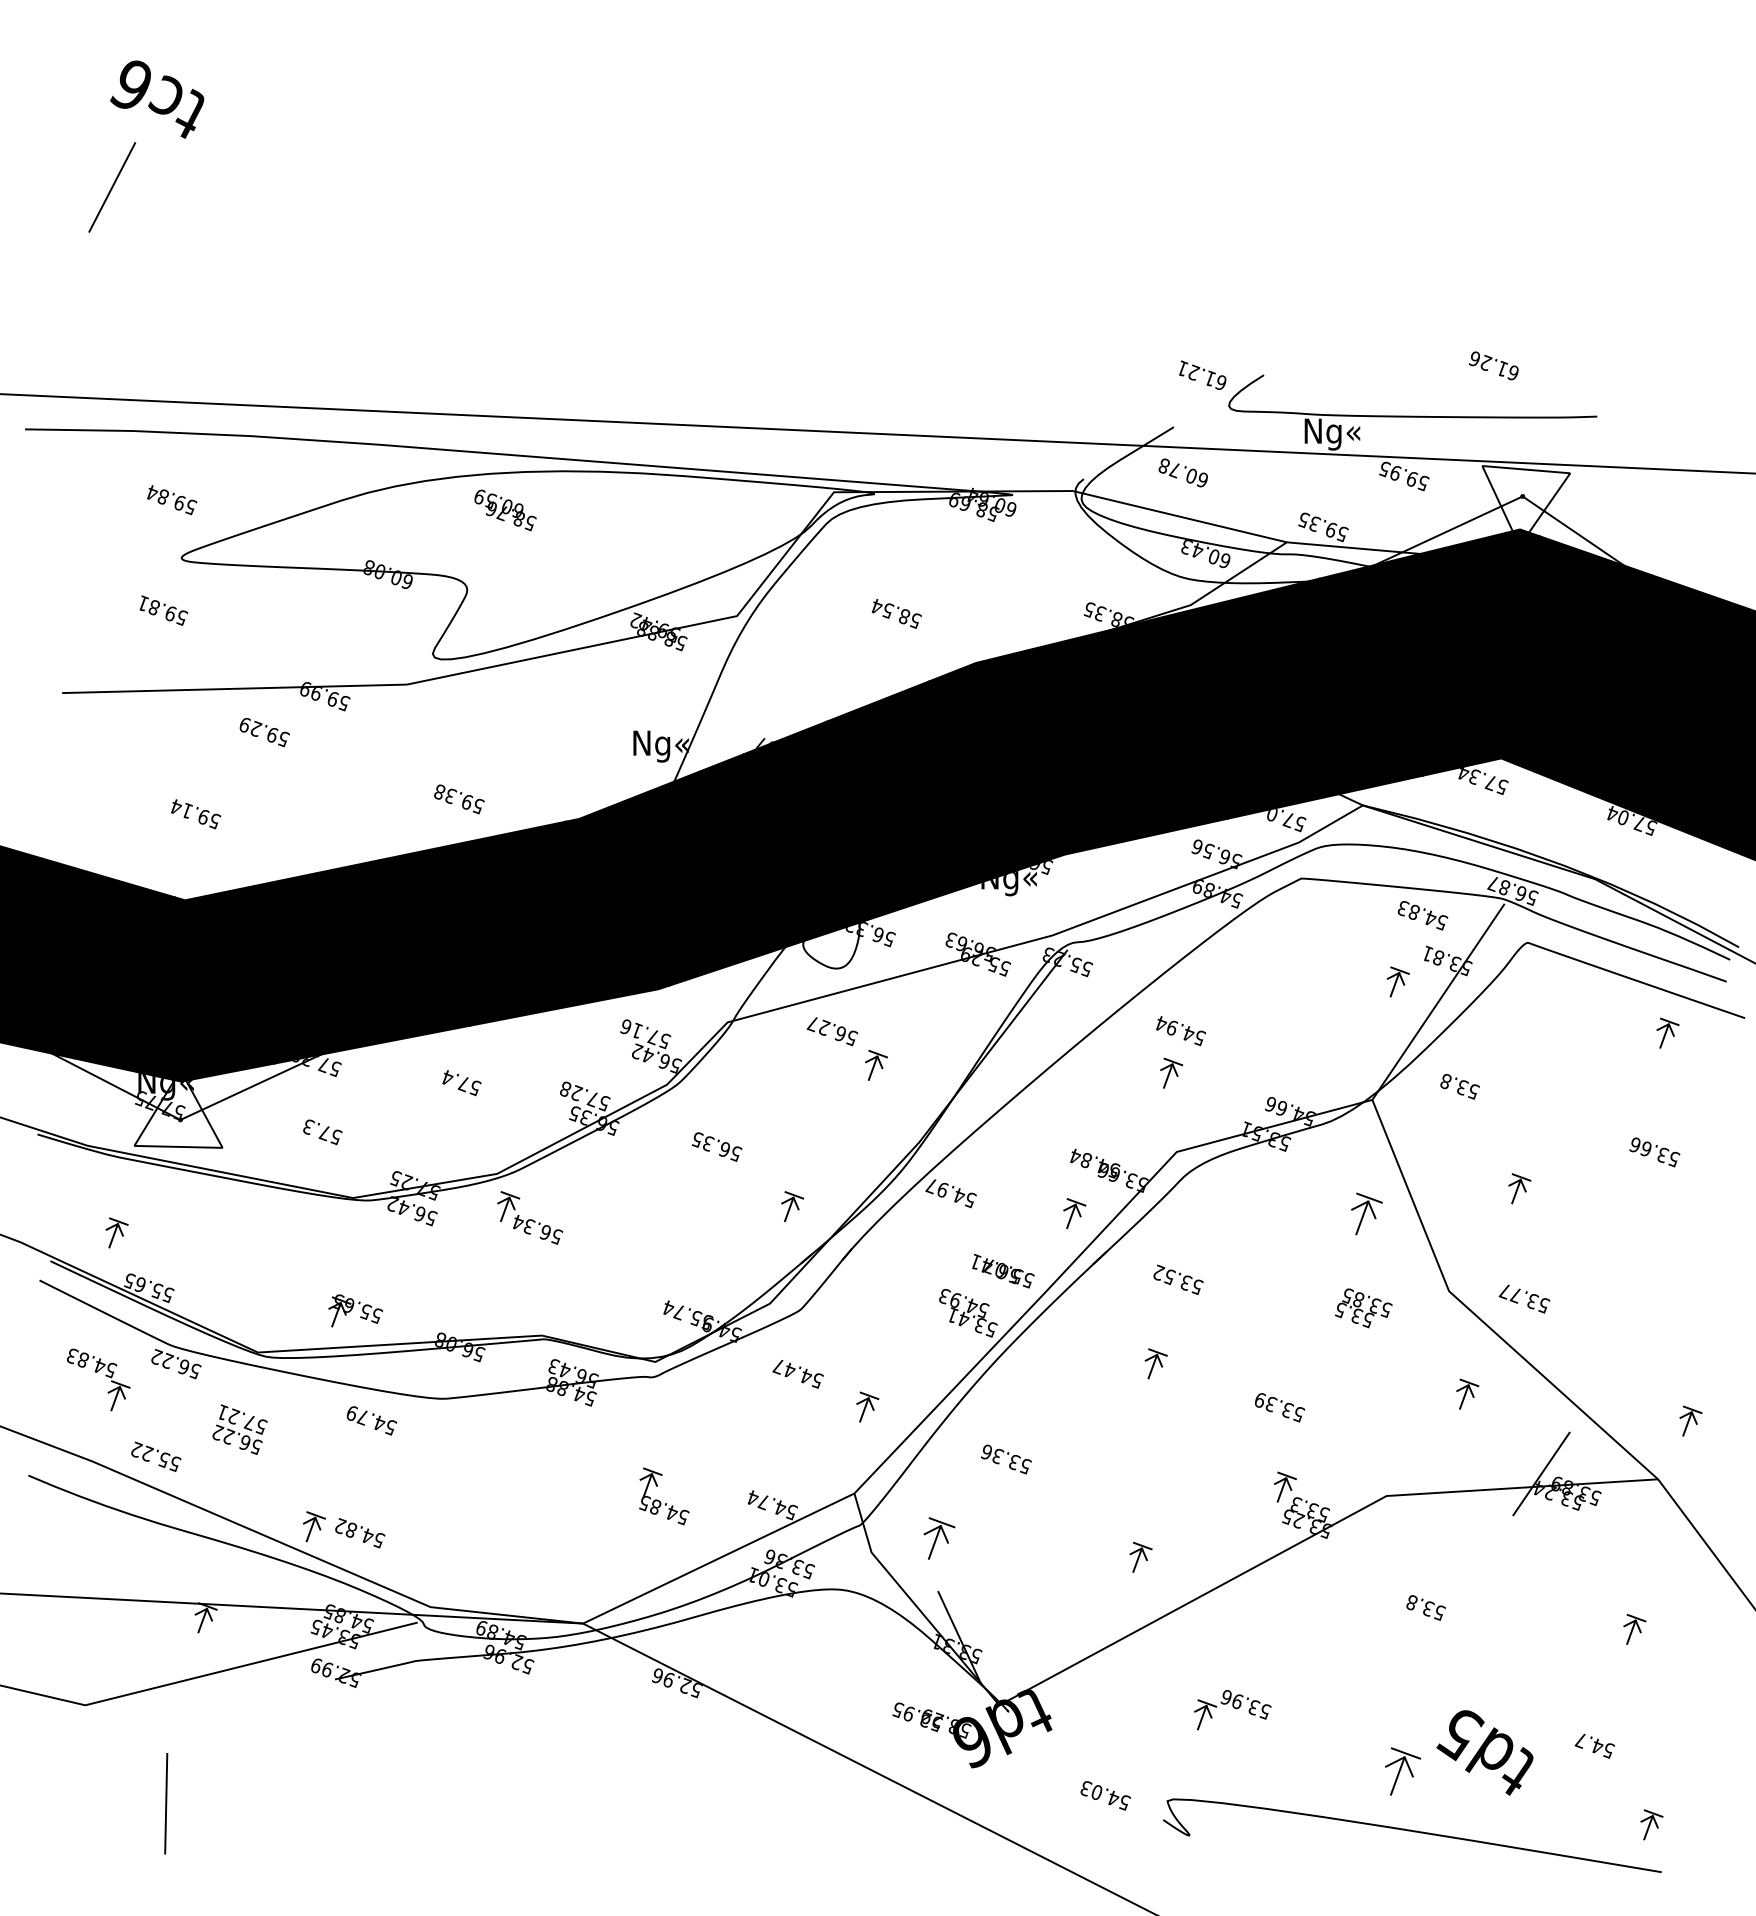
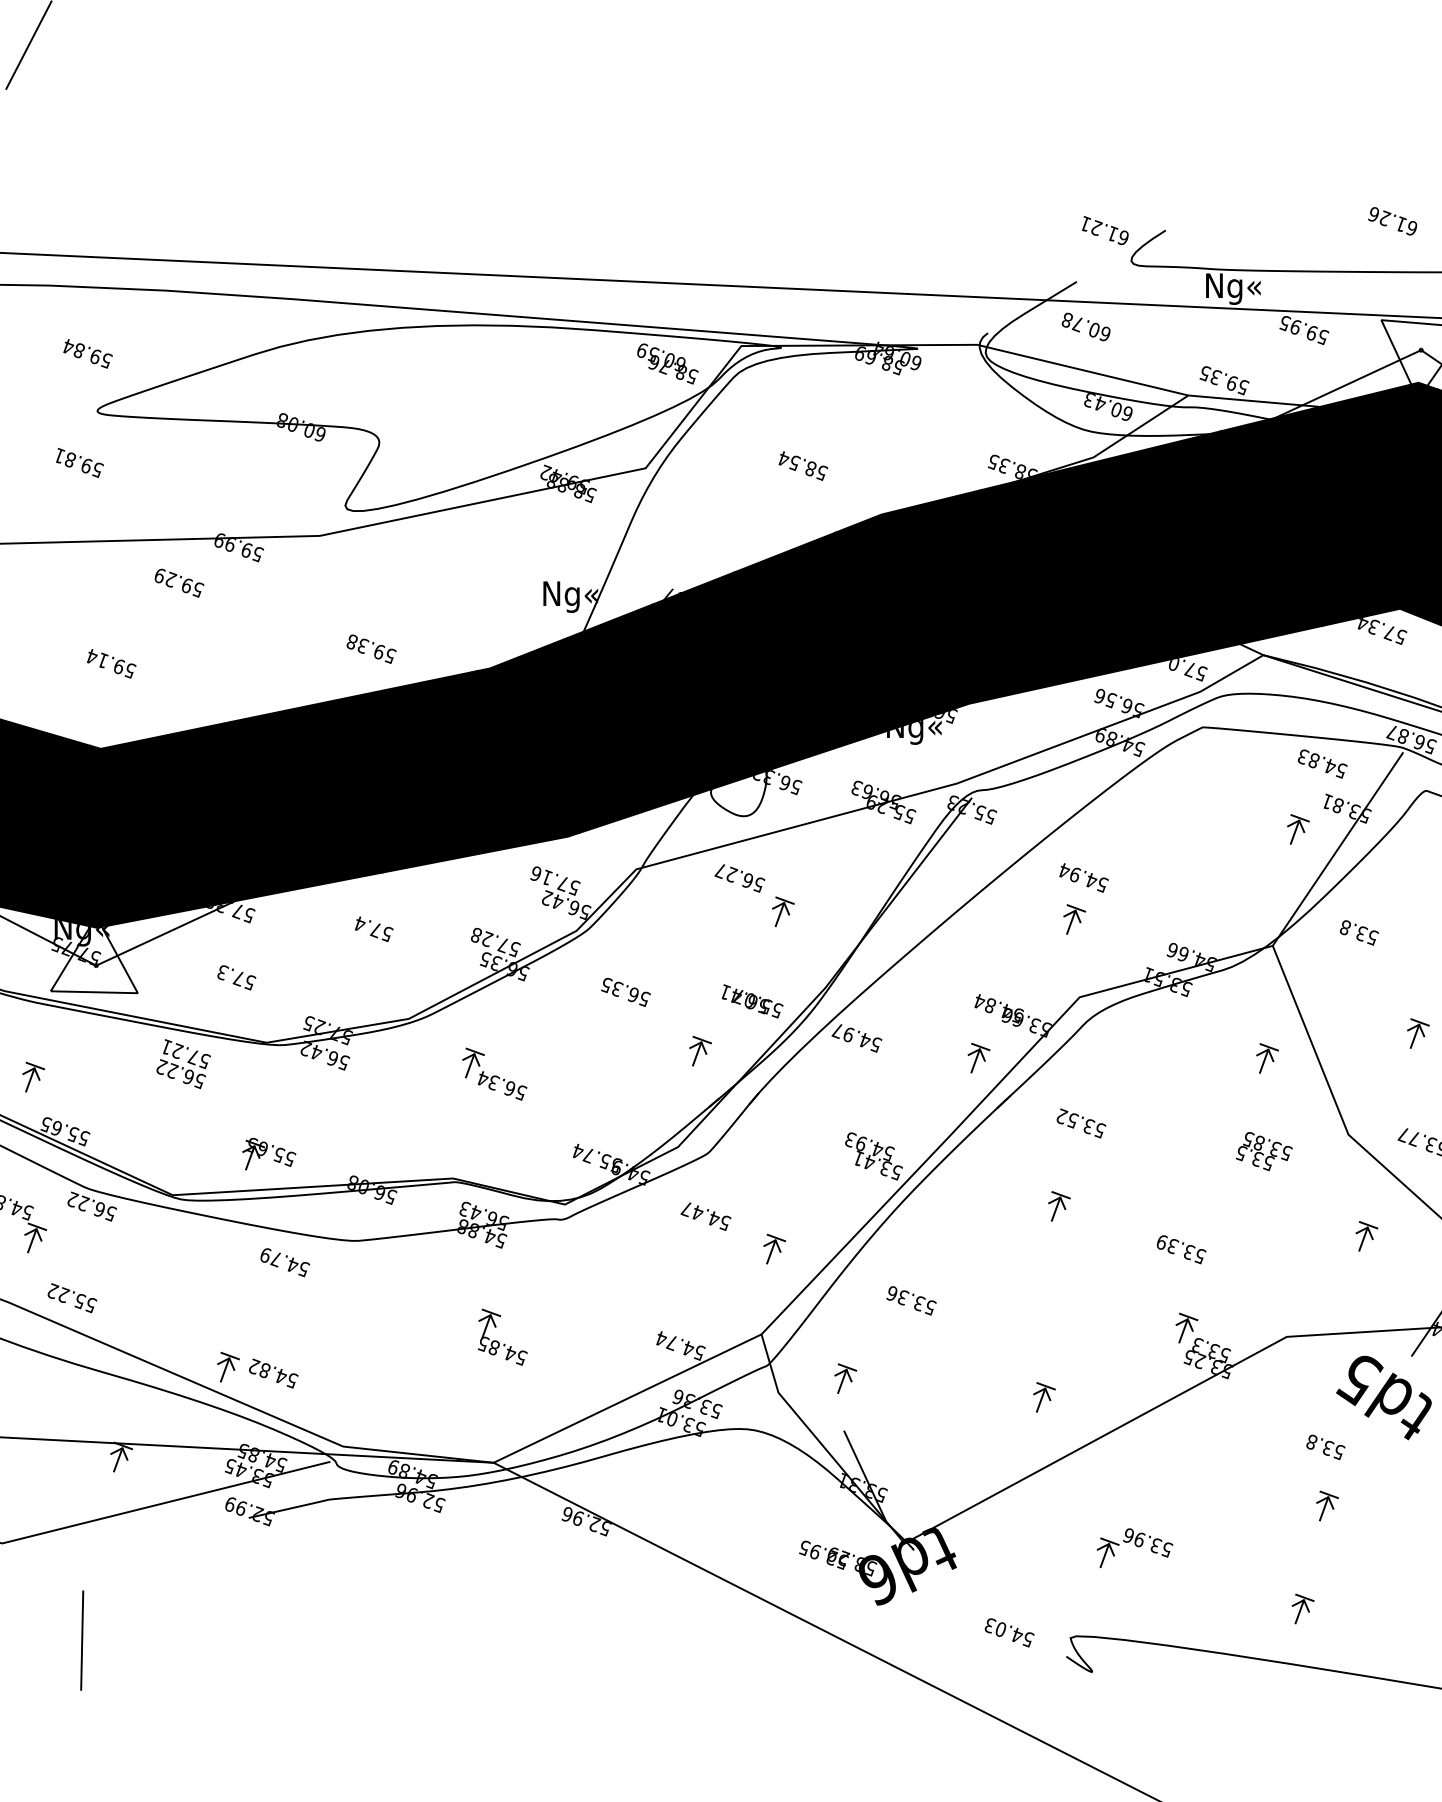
text: (505, 510) -> (667, 364), moved
part: (1366, 1213) -> (1266, 1057), size x0.71
part: (530, 1217) -> (495, 1073), moved
text: (1003, 1270) -> (752, 1000), moved
text: (239, 1429) -> (183, 1063), moved
part: (659, 1500) -> (498, 1341), moved
part: (939, 1537) -> (845, 1377), size x0.71
part: (1427, 1666) -> (1327, 1505), added
text: (1484, 1752) -> (1383, 1397), moved
part: (1402, 1771) -> (1302, 1608), size x0.62

